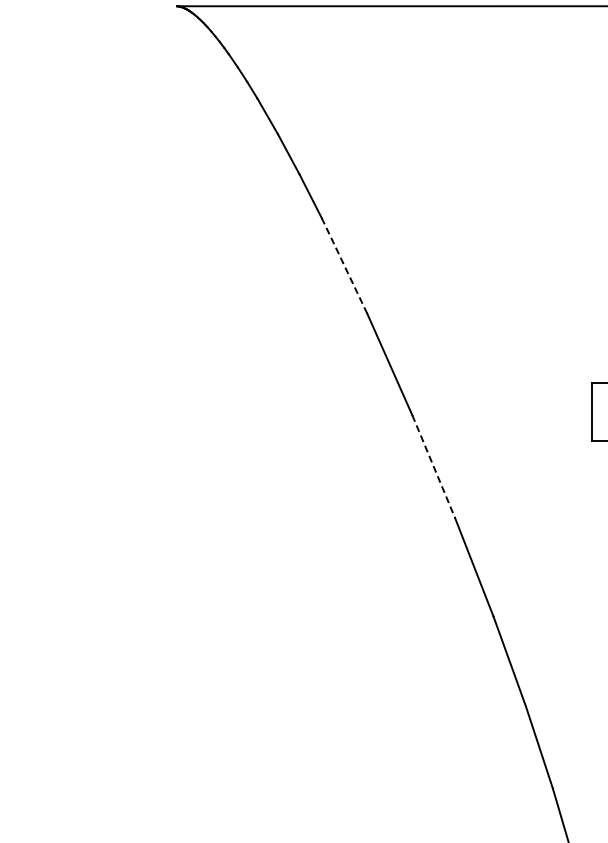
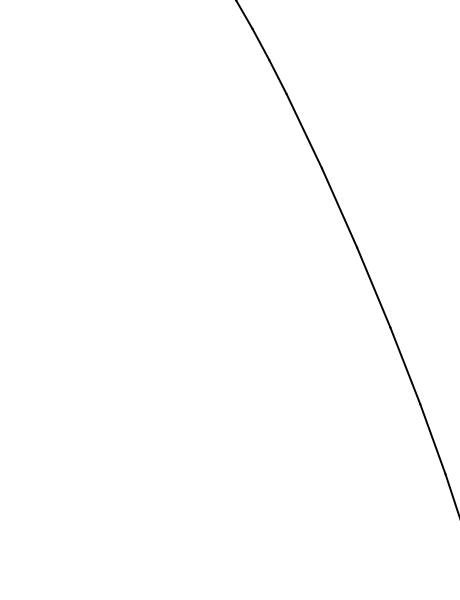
line: (344, 265) -> (304, 130), dashed -> solid
line: (433, 466) -> (373, 287), dashed -> solid

